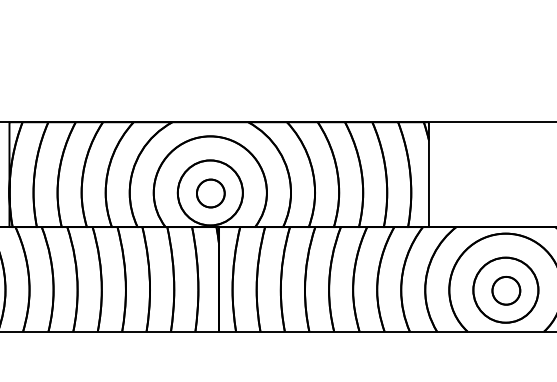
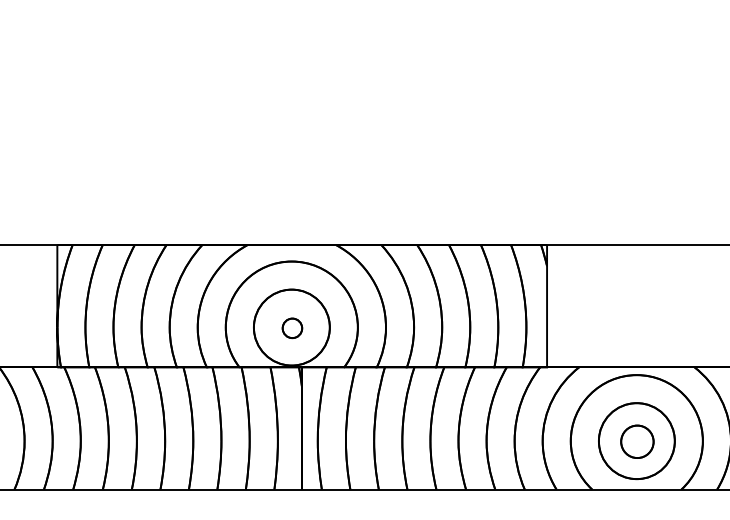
part: (210, 193) -> (292, 328), size x0.6

